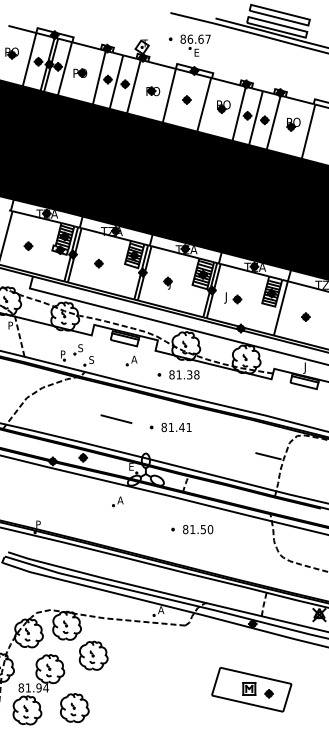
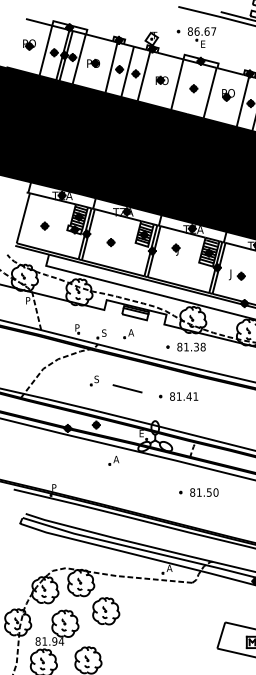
part: (167, 282) -> (175, 248), moved
part: (77, 349) -> (93, 380), moved
part: (131, 360) -> (128, 333), moved
part: (117, 501) -> (113, 460), moved

